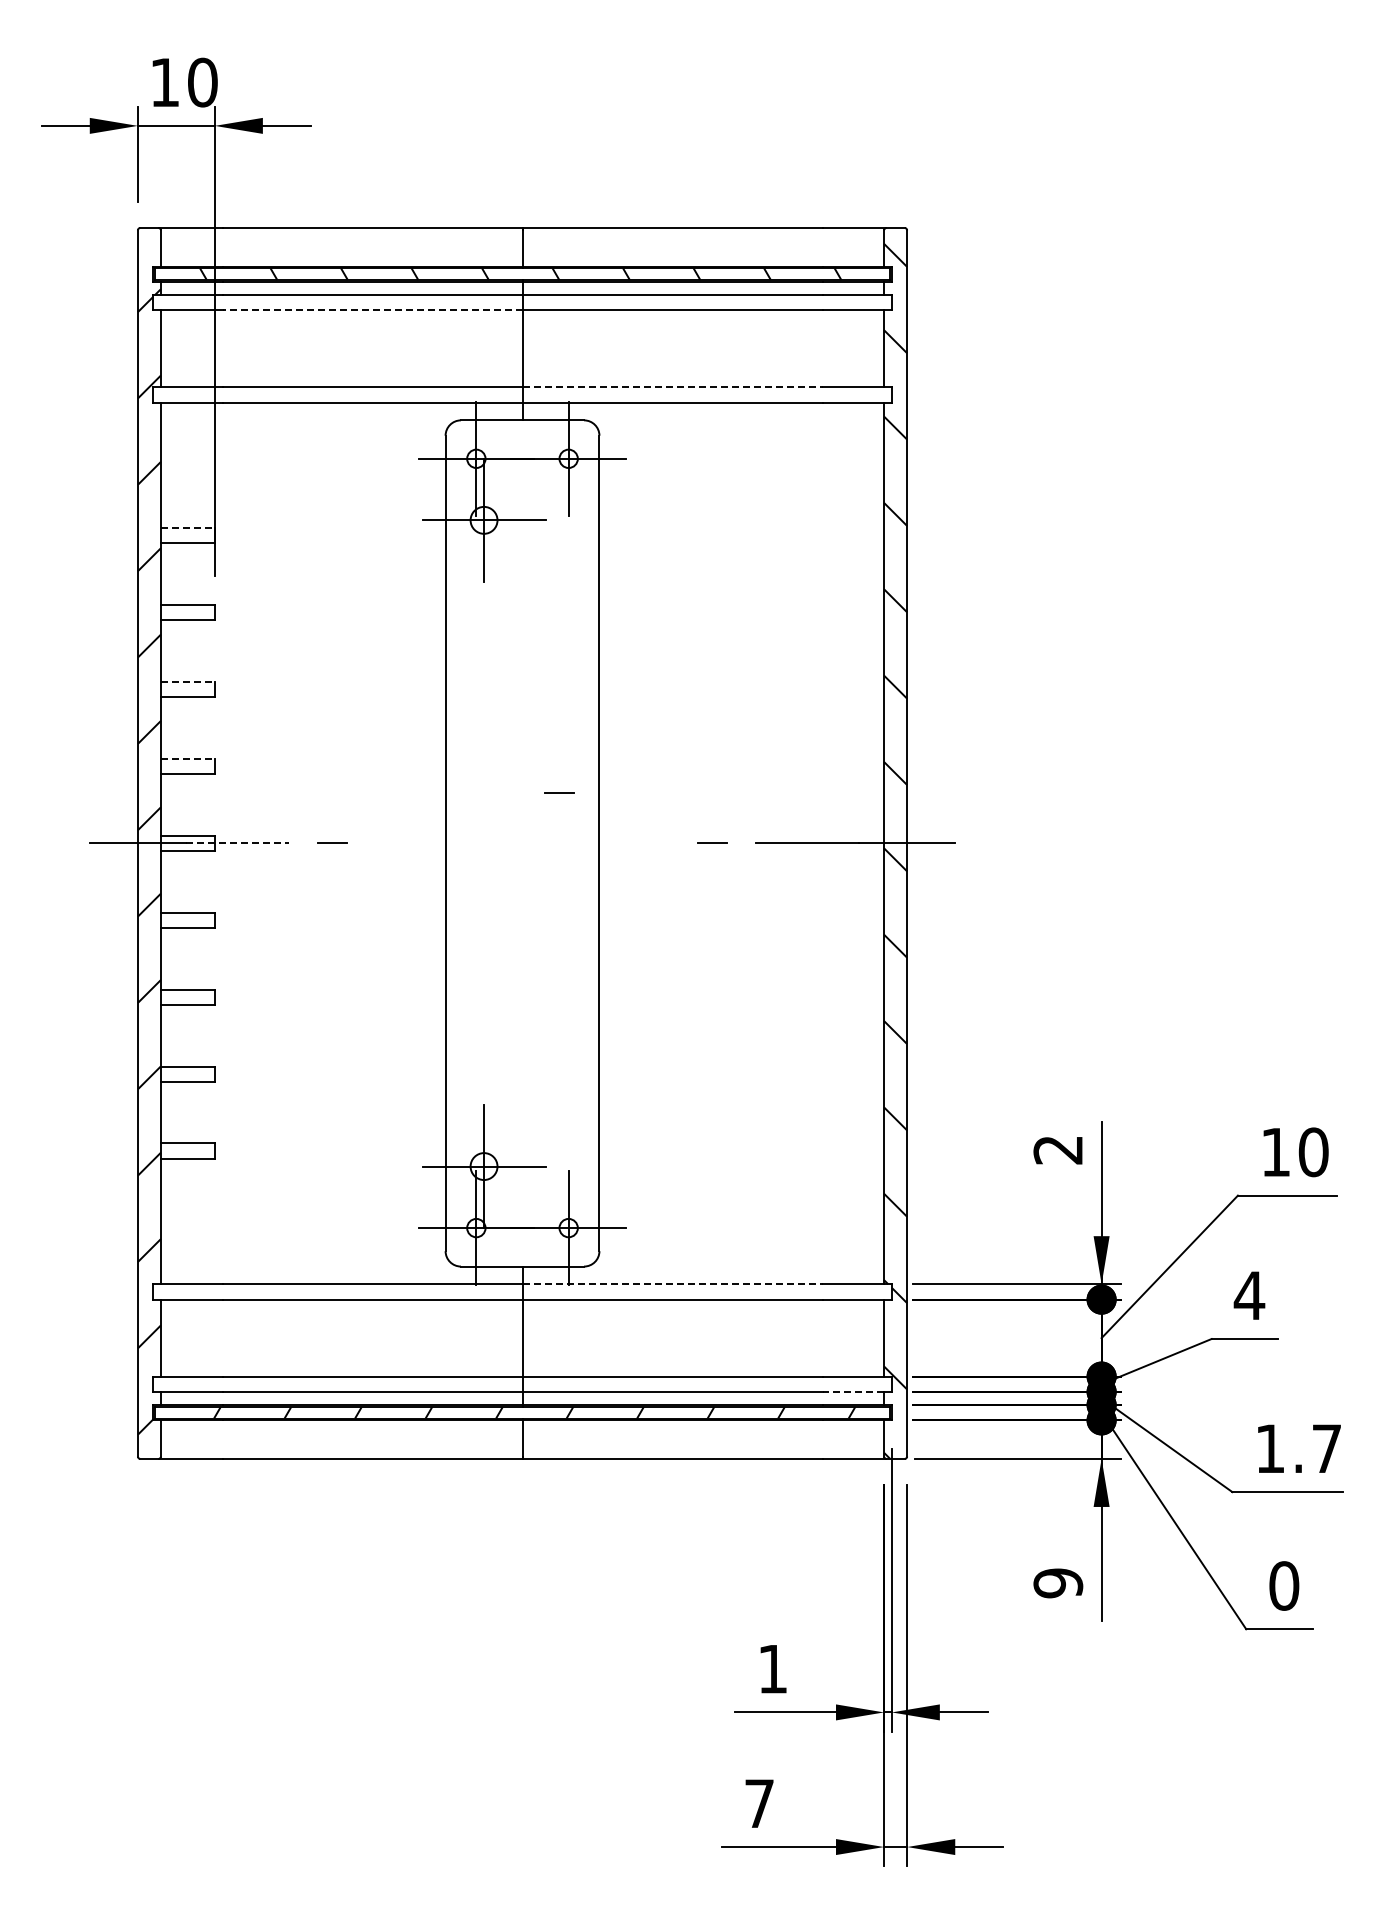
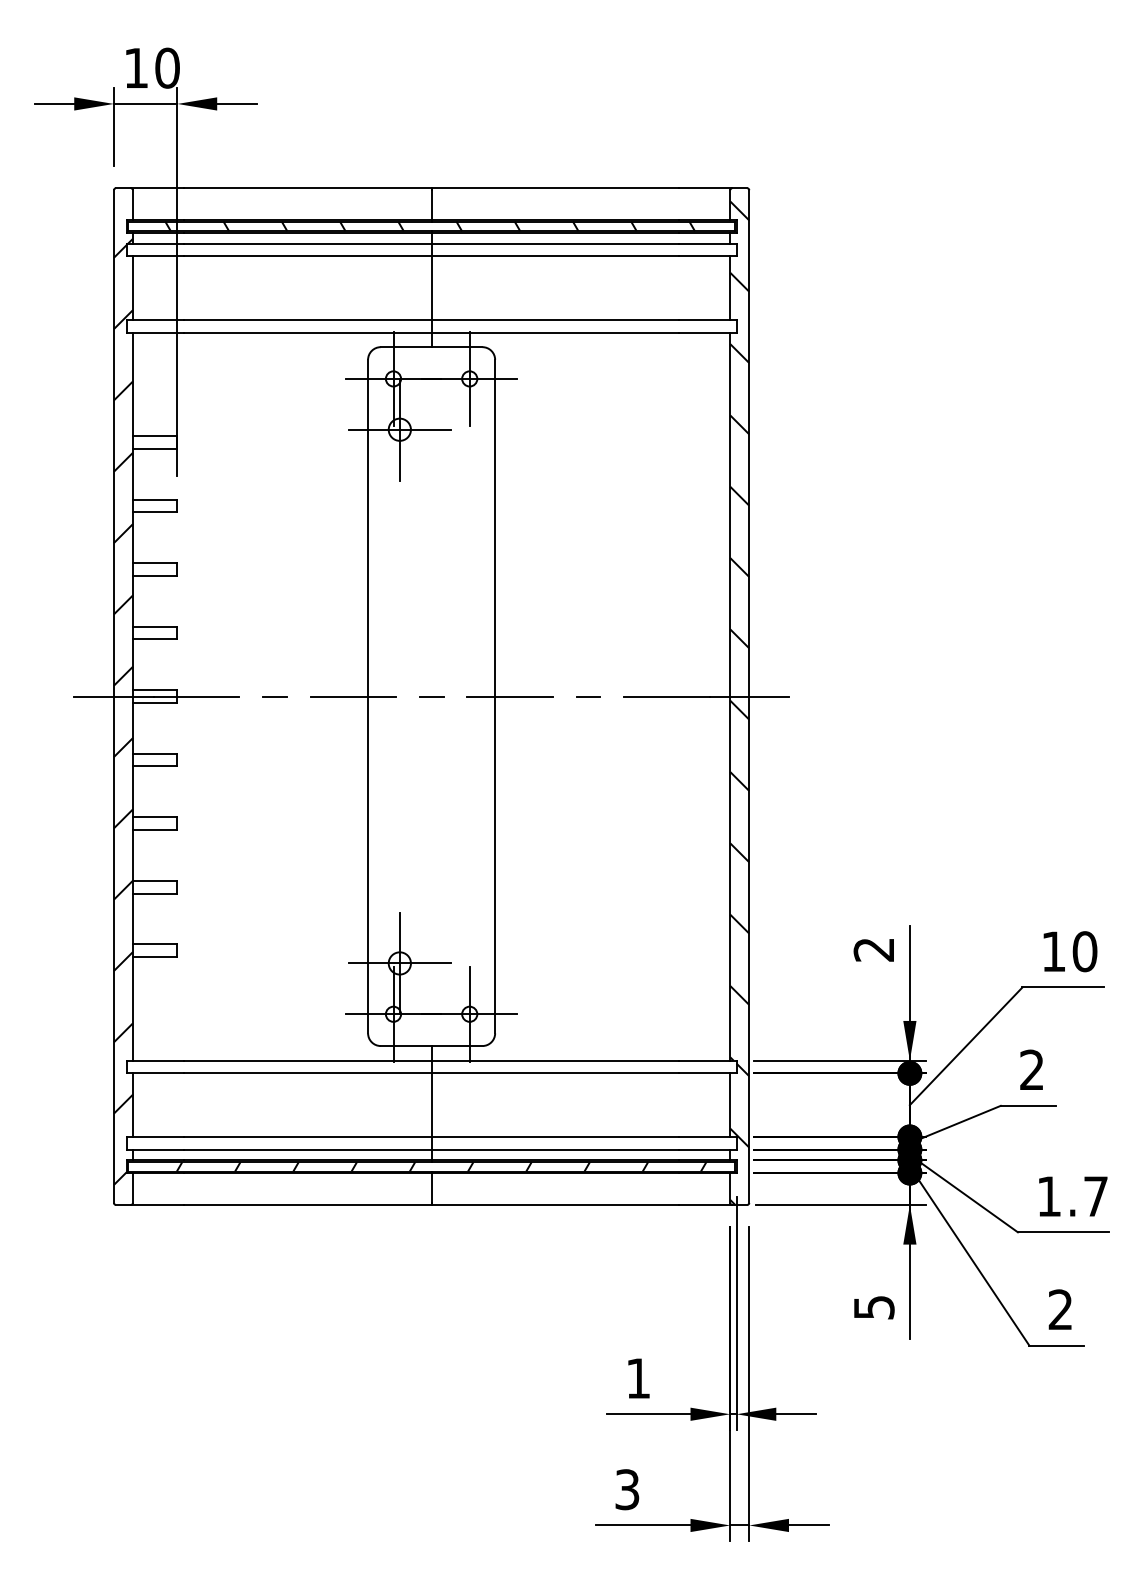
line: (372, 310) -> (307, 256), dashed -> solid
line: (673, 387) -> (556, 320), dashed -> solid
line: (187, 528) -> (154, 436), dashed -> solid
line: (187, 681) -> (154, 562), dashed -> solid
line: (187, 758) -> (154, 626), dashed -> solid
line: (559, 792) -> (431, 695), moved
line: (237, 843) -> (196, 696), dashed -> solid
line: (427, 843) -> (353, 696), added
line: (617, 843) -> (510, 696), added
line: (673, 1284) -> (556, 1060), dashed -> solid
text: (1249, 1294) -> (1032, 1069), 4 -> 2
line: (853, 1391) -> (704, 1149), dashed -> solid
text: (1058, 1583) -> (874, 1307), 9 -> 5
text: (1284, 1585) -> (1060, 1309), 0 -> 2
text: (759, 1803) -> (627, 1489), 7 -> 3

